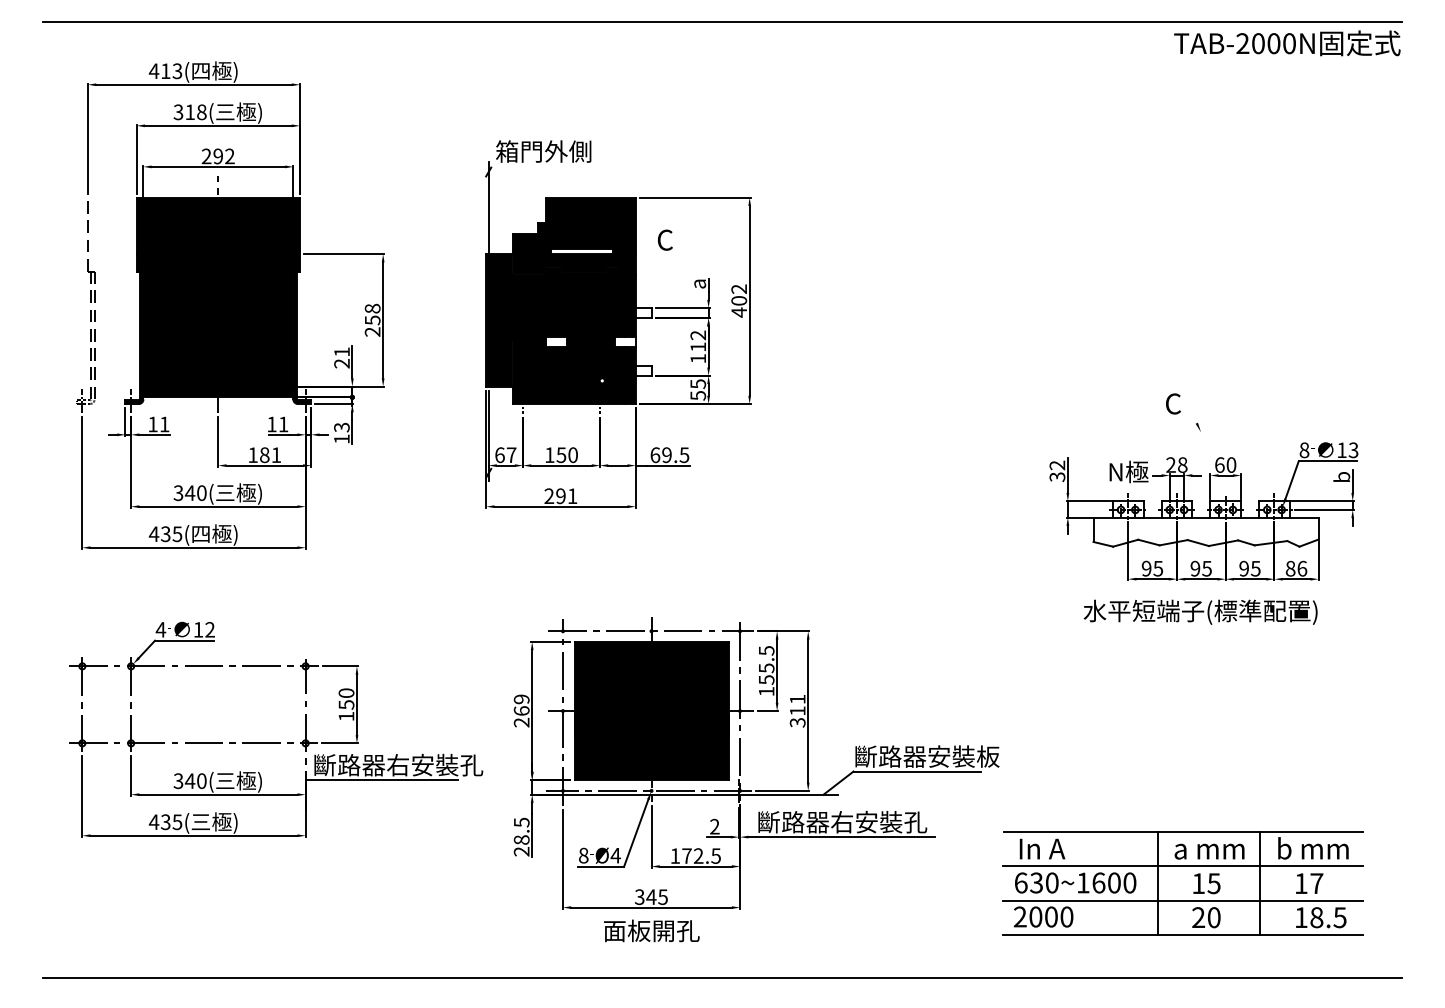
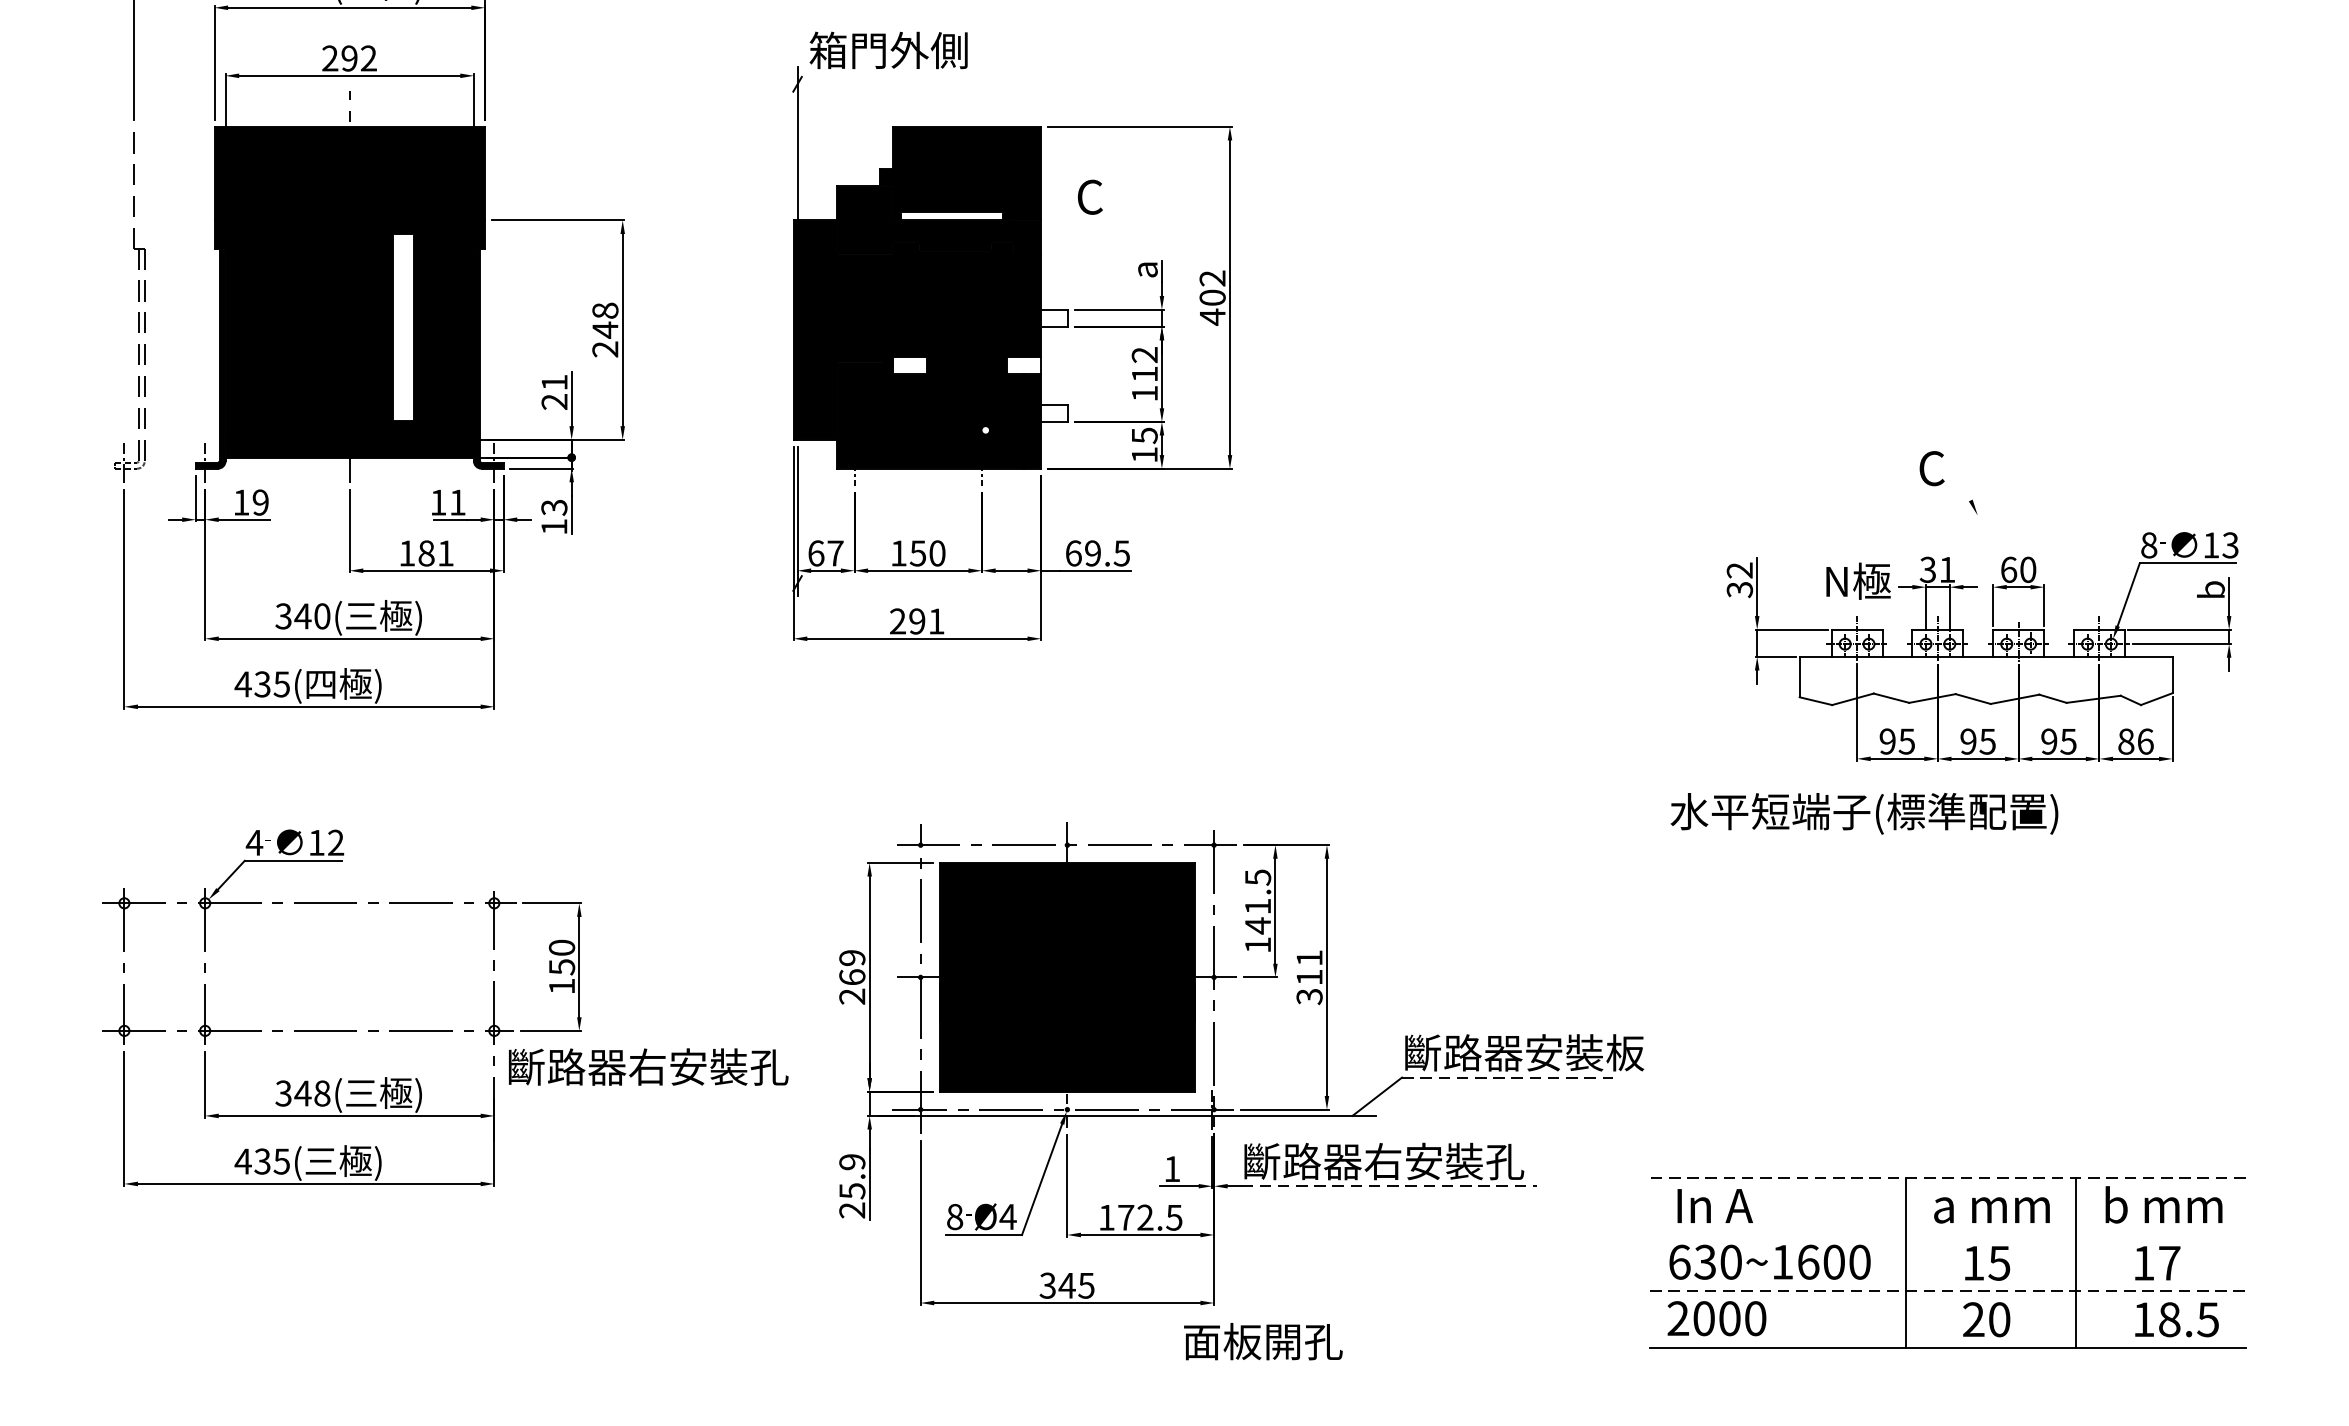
fill: (250, 318) -> (402, 326), removed
text: (372, 320) -> (605, 330), 258 -> 248
text: (698, 395) -> (1145, 454), 55 -> 15
text: (164, 424) -> (260, 502), 11 -> 19
text: (1176, 464) -> (1937, 568), 28 -> 31
text: (1200, 611) -> (1864, 812), moved
text: (766, 674) -> (1257, 916), 155.5 -> 141.5
line: (917, 771) -> (1508, 1077), solid -> dashed
text: (201, 780) -> (321, 1092), 340( -> 348(
line: (381, 780) -> (619, 1092), removed
text: (714, 826) -> (1171, 1168), 2 -> 1
text: (521, 831) -> (851, 1176), 28.5 -> 25.9
line: (1183, 832) -> (1948, 1178), solid -> dashed
line: (846, 837) -> (1390, 1186), solid -> dashed
line: (1182, 866) -> (1947, 1234), removed
line: (1183, 900) -> (1948, 1291), solid -> dashed
text: (651, 930) -> (1262, 1340), moved
line: (722, 977) -> (1184, 1418), removed

